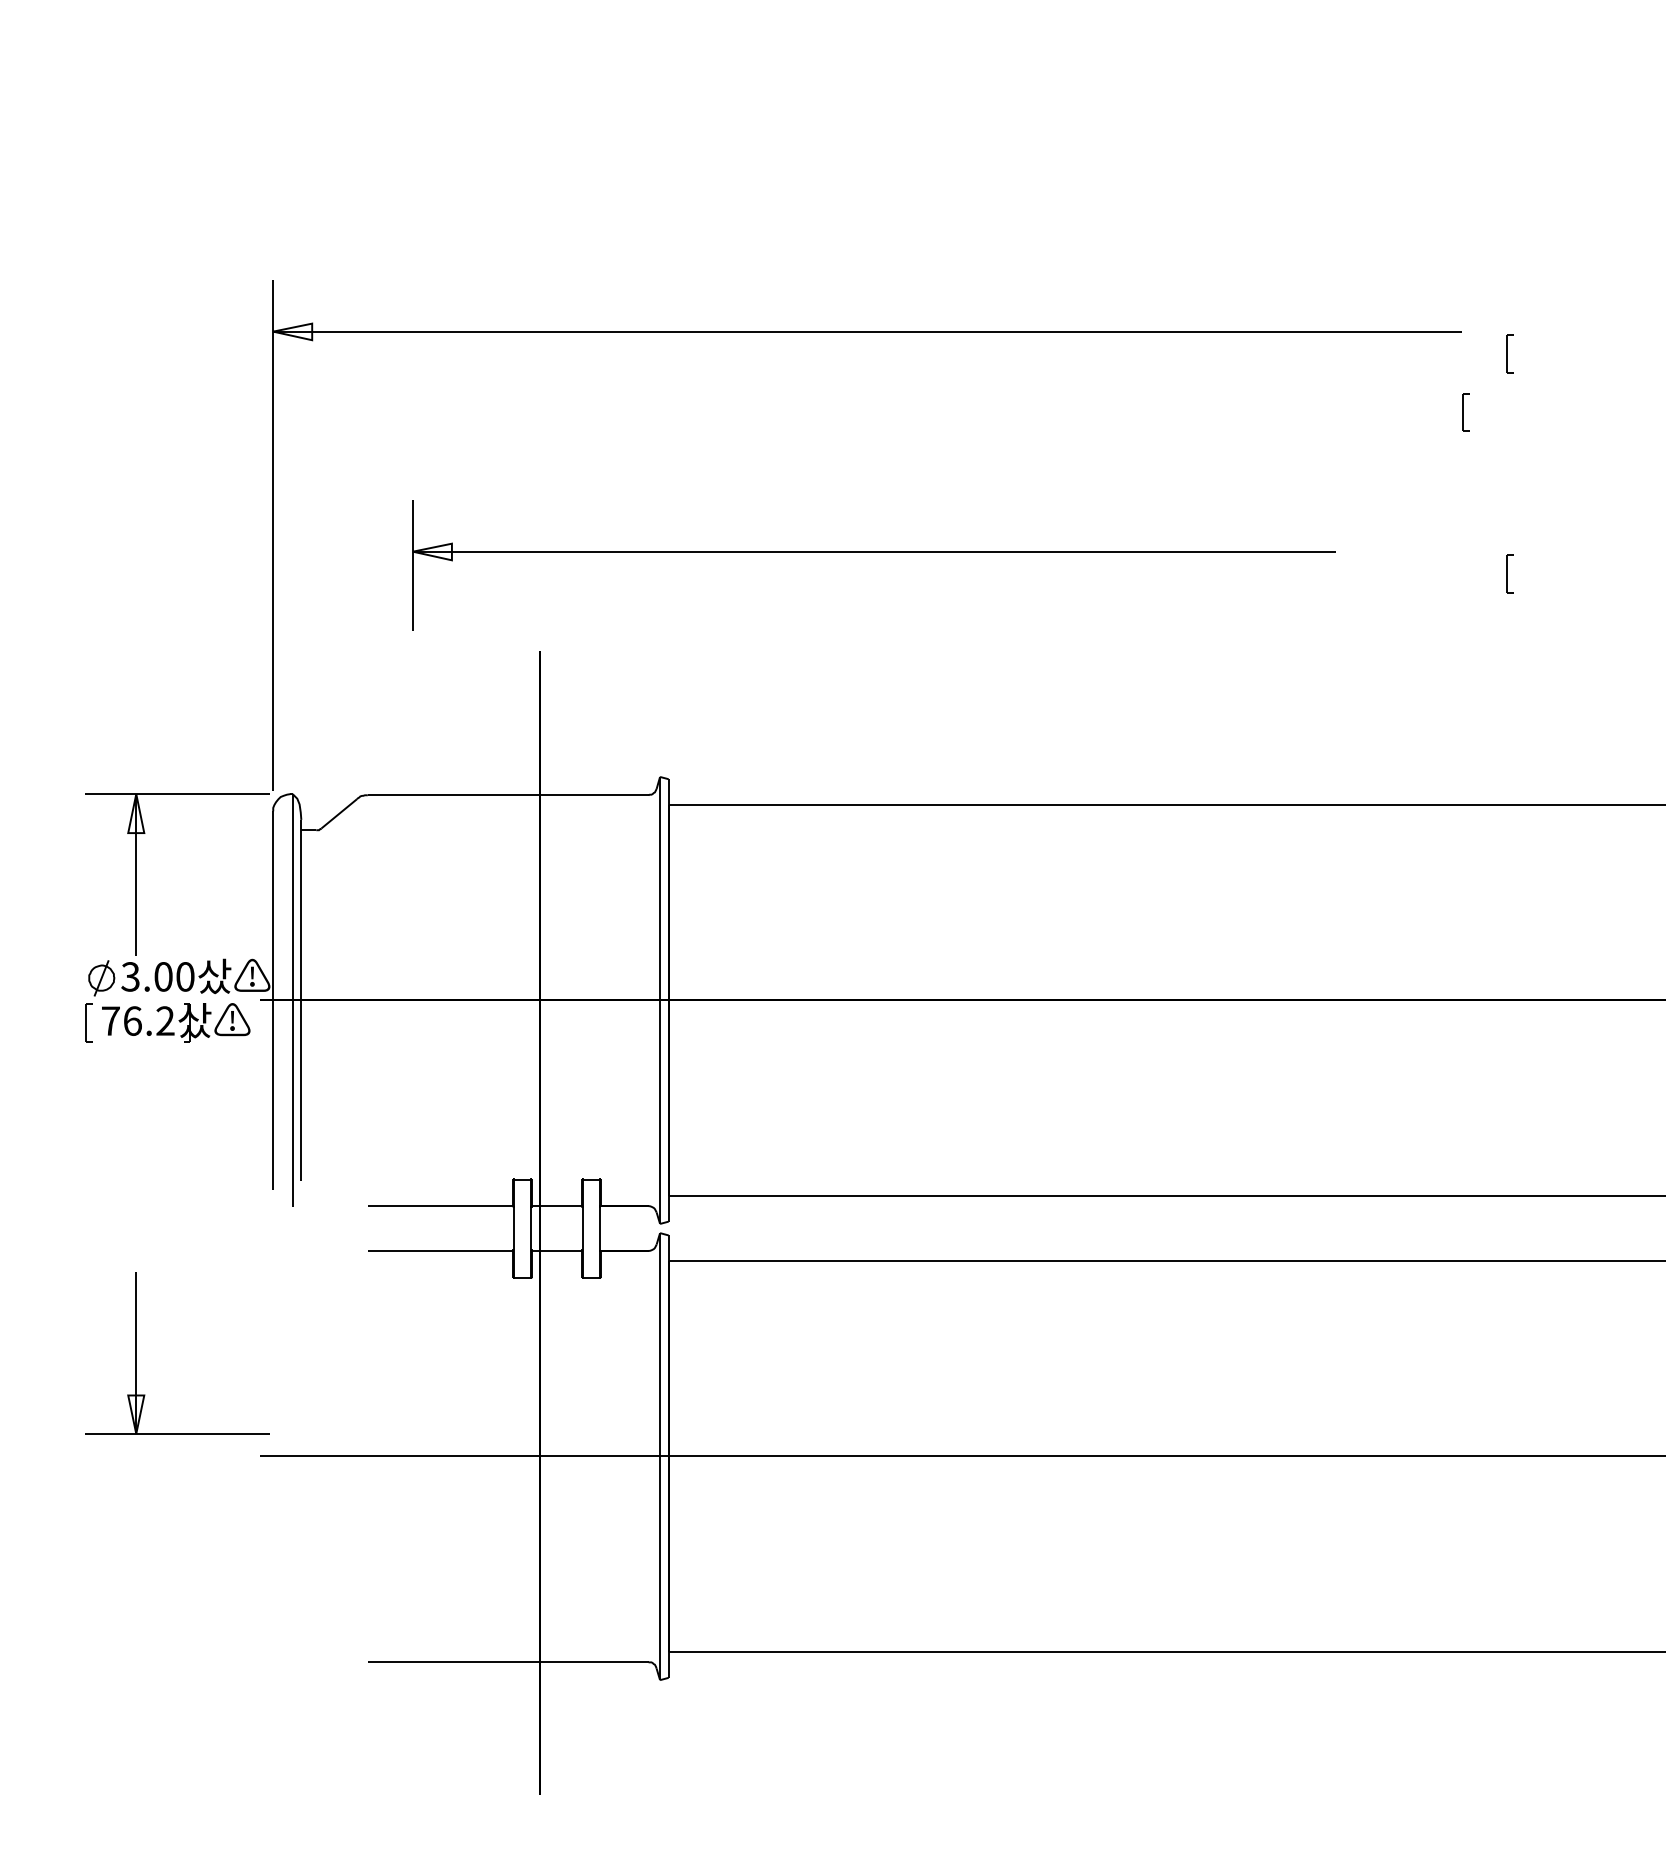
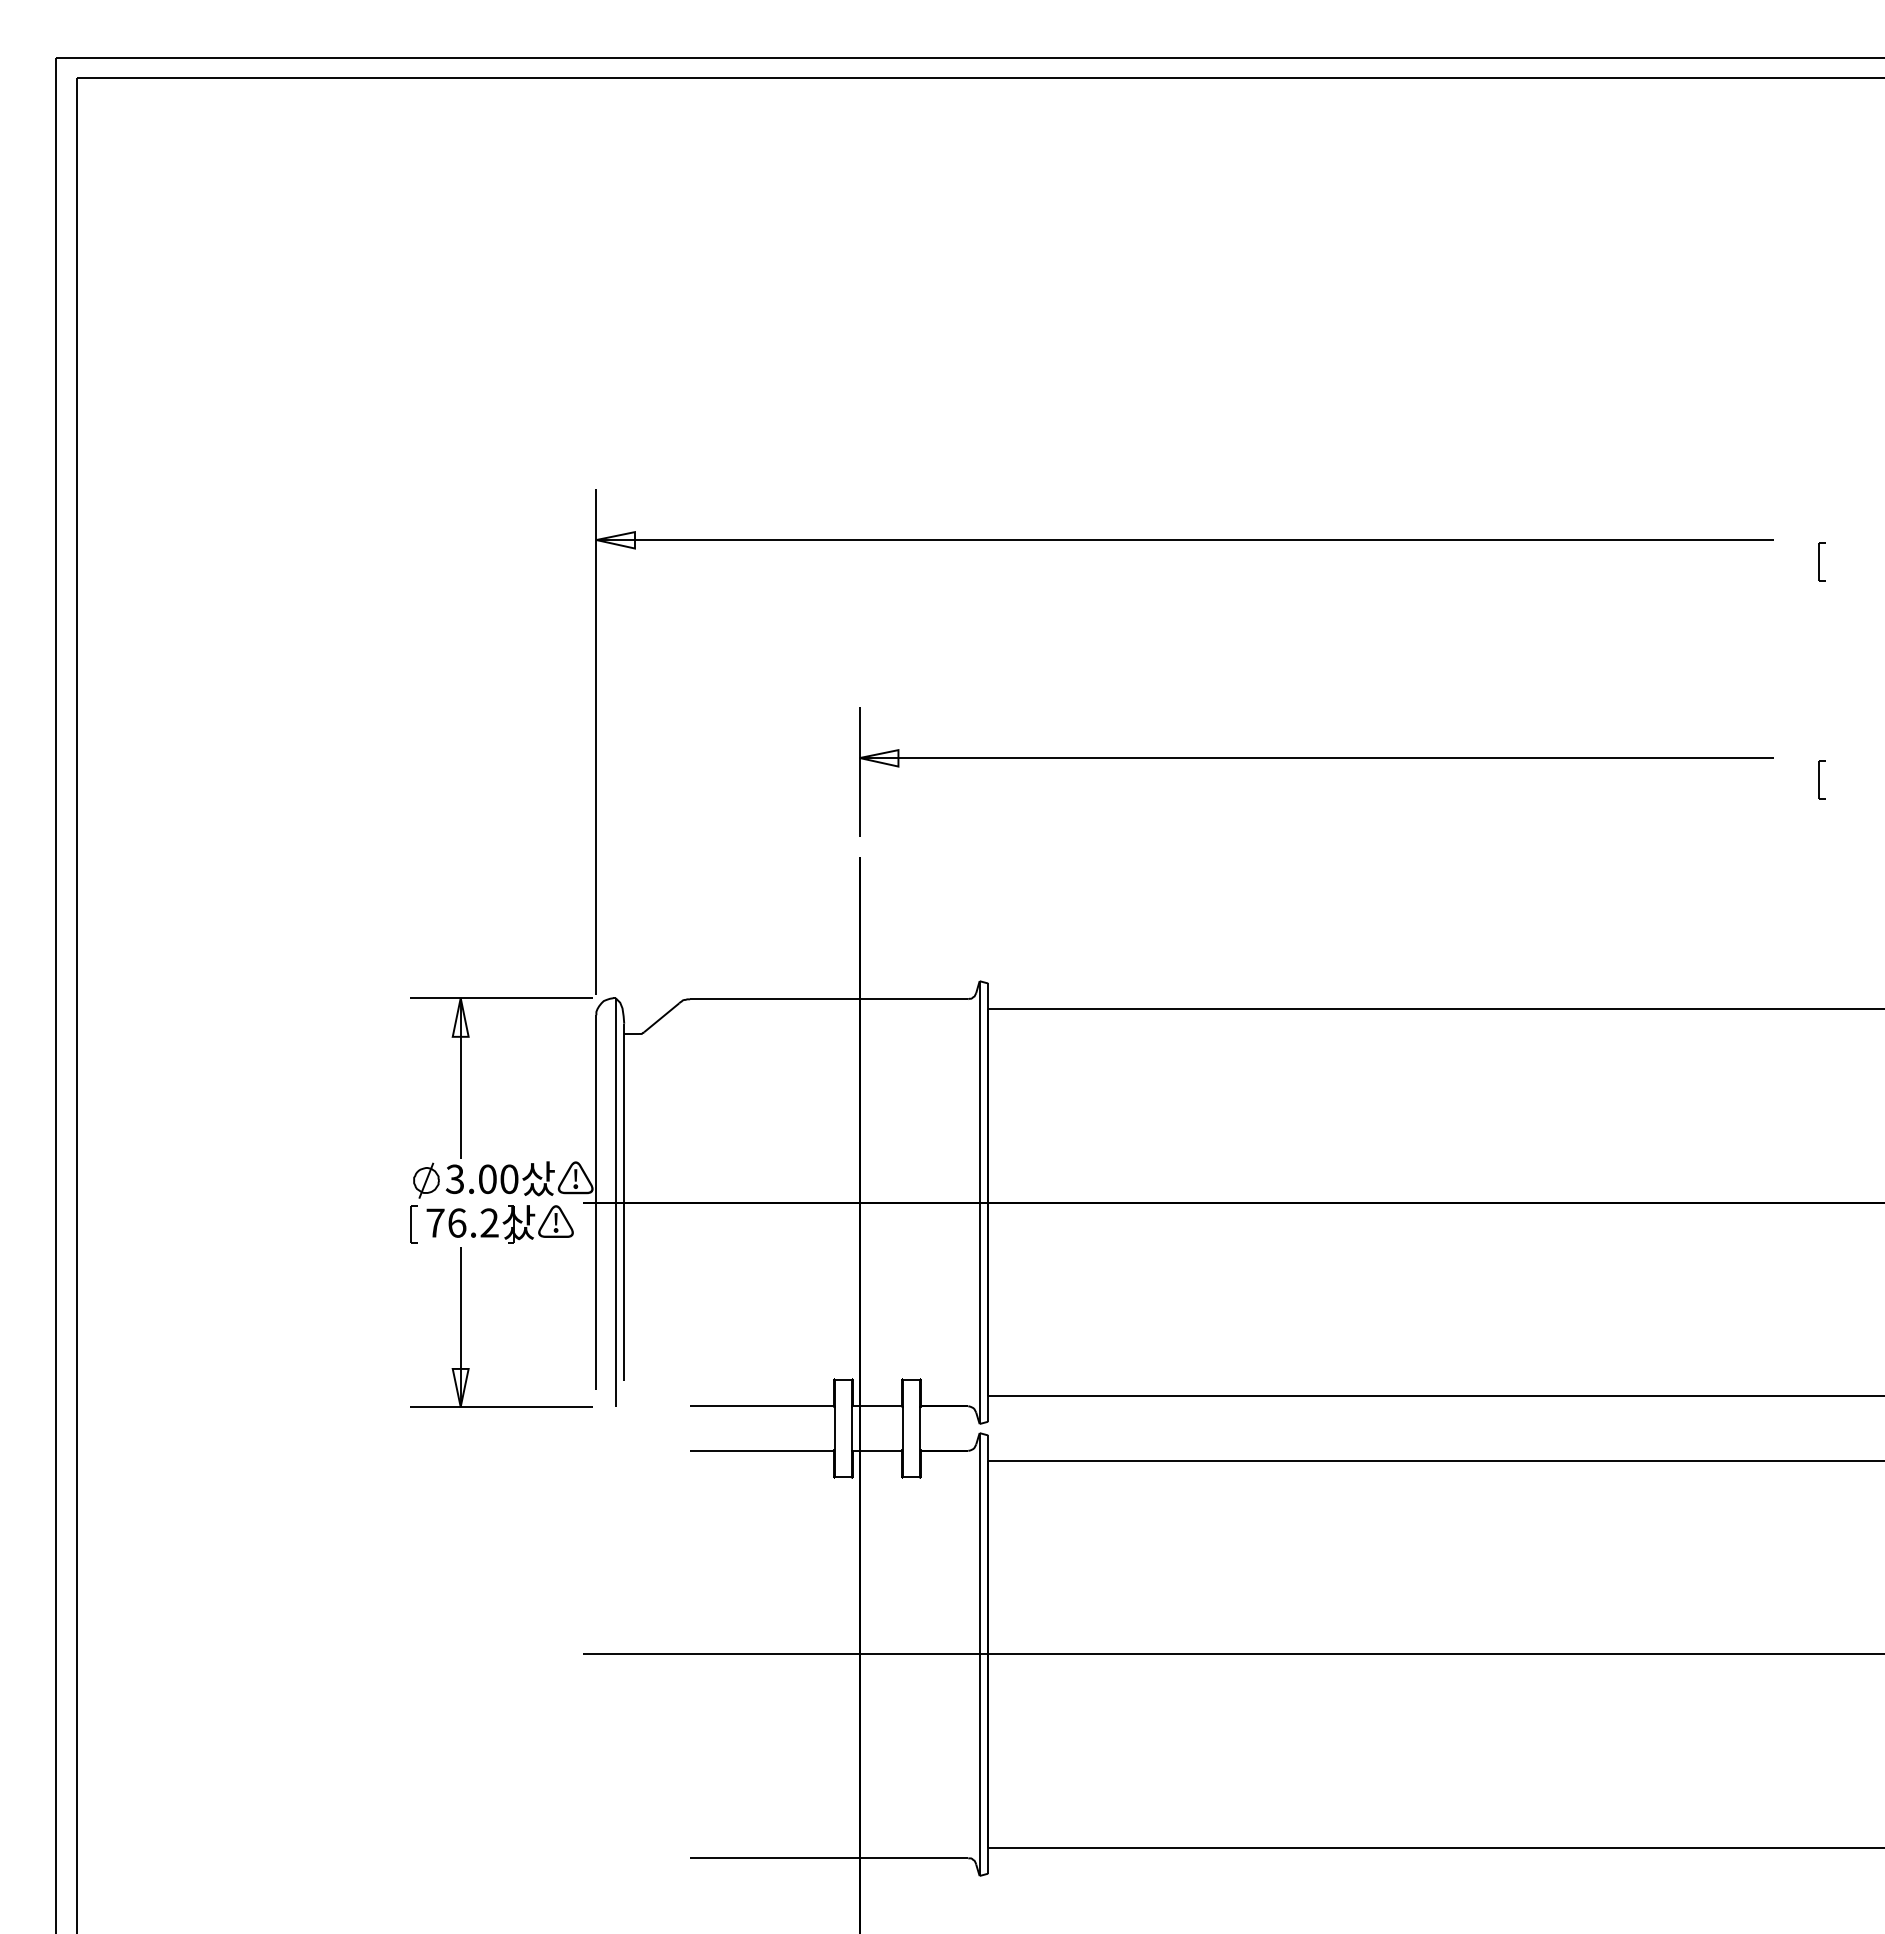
part: (1465, 411) -> (1777, 619), removed
part: (873, 552) -> (1316, 758), moved
part: (137, 1353) -> (461, 1327), moved

